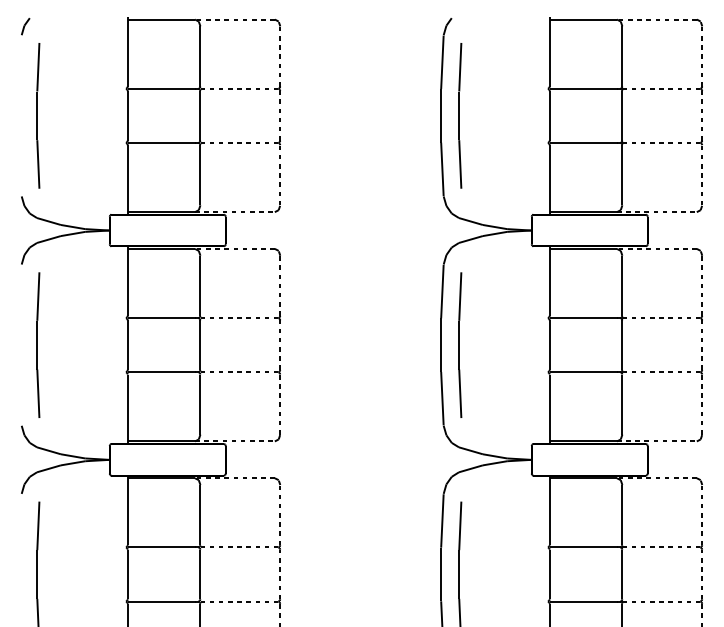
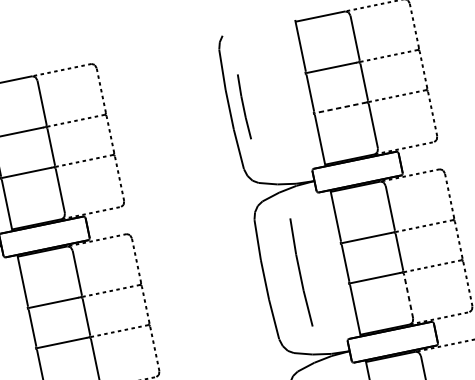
part: (460, 115) -> (244, 106), size x0.6
line: (584, 142) -> (340, 107), solid -> dashed
part: (460, 344) -> (300, 272), moved
line: (622, 404) -> (408, 296), solid -> dashed

